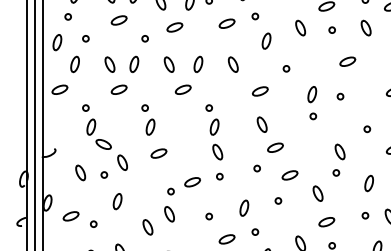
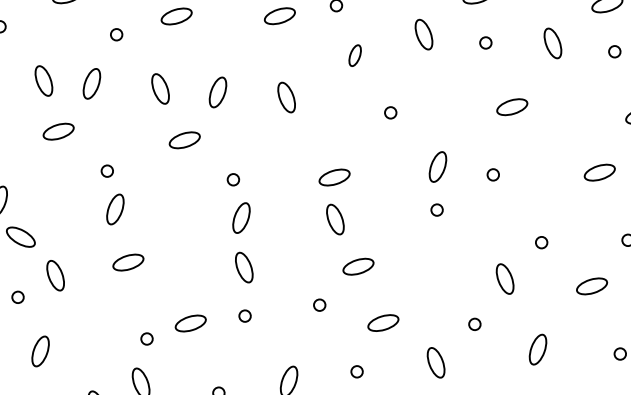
part: (266, 40) -> (355, 54), size x0.7
part: (259, 91) -> (332, 177), moved
part: (339, 151) -> (504, 278), moved

